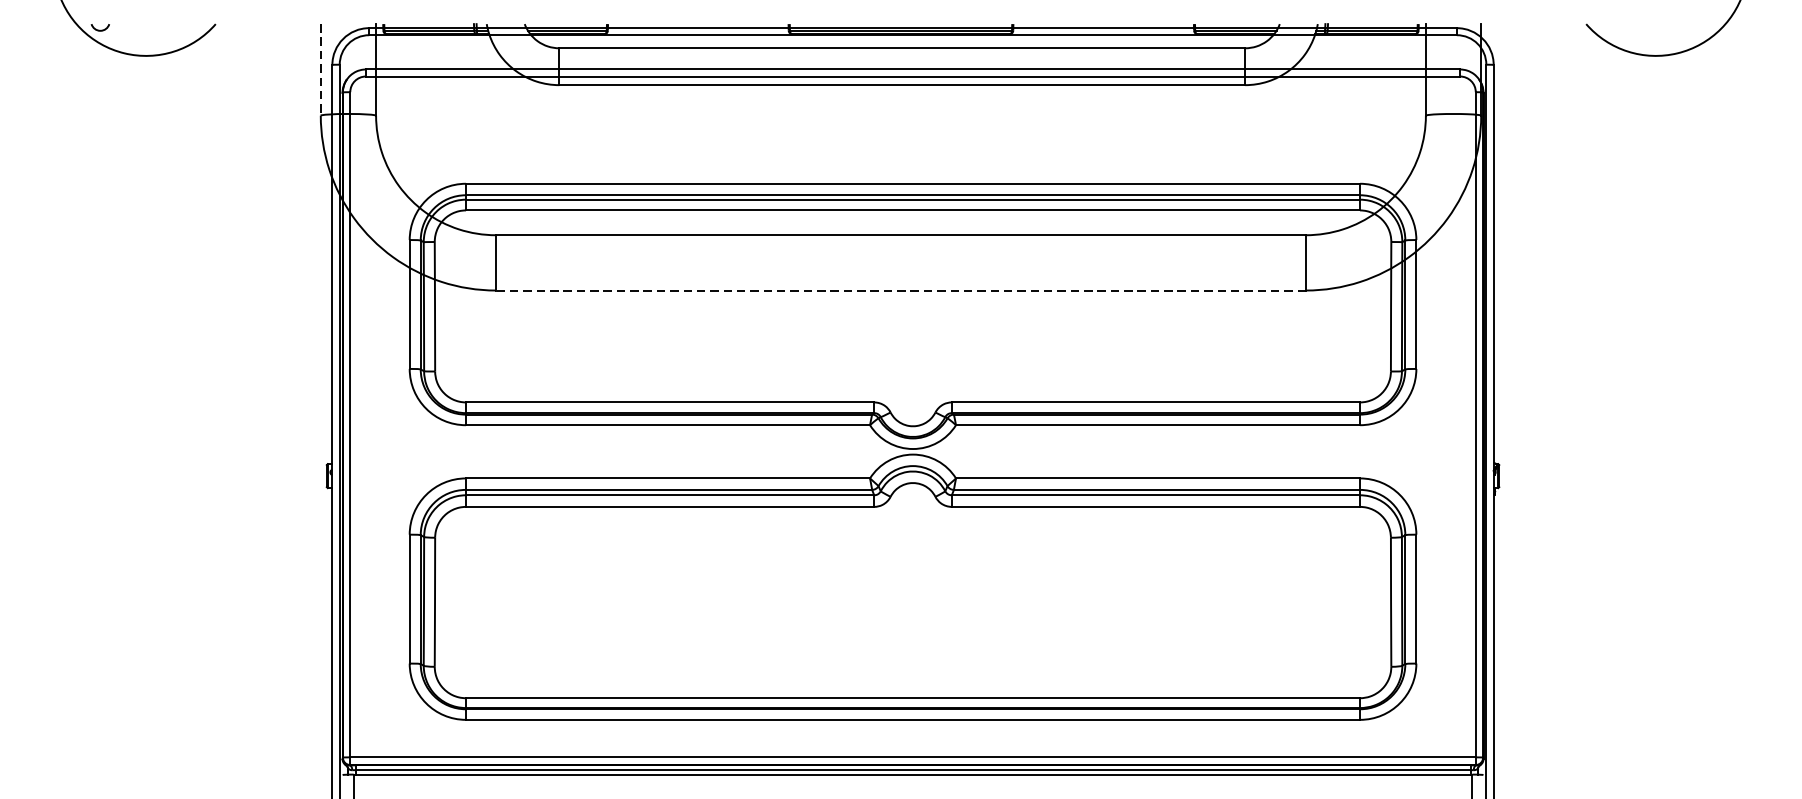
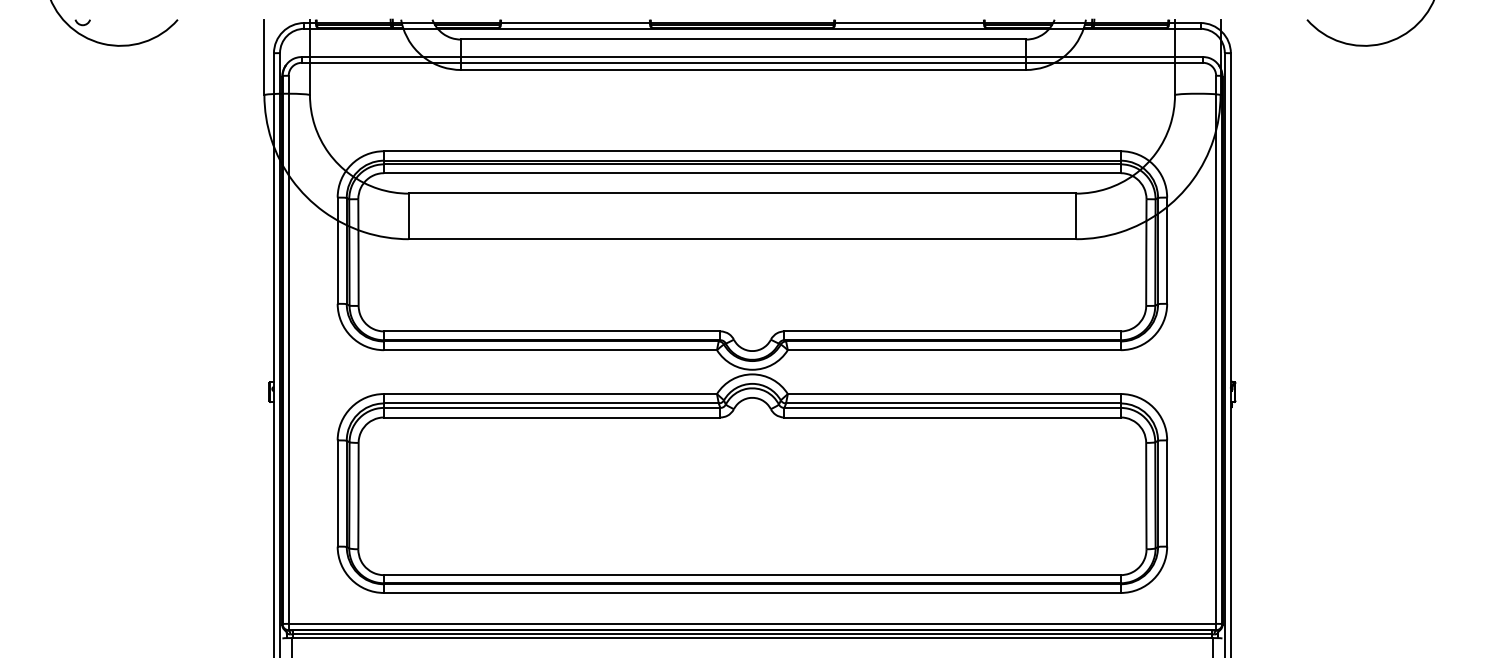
line: (320, 70) -> (264, 57), dashed -> solid
line: (901, 290) -> (742, 239), dashed -> solid

